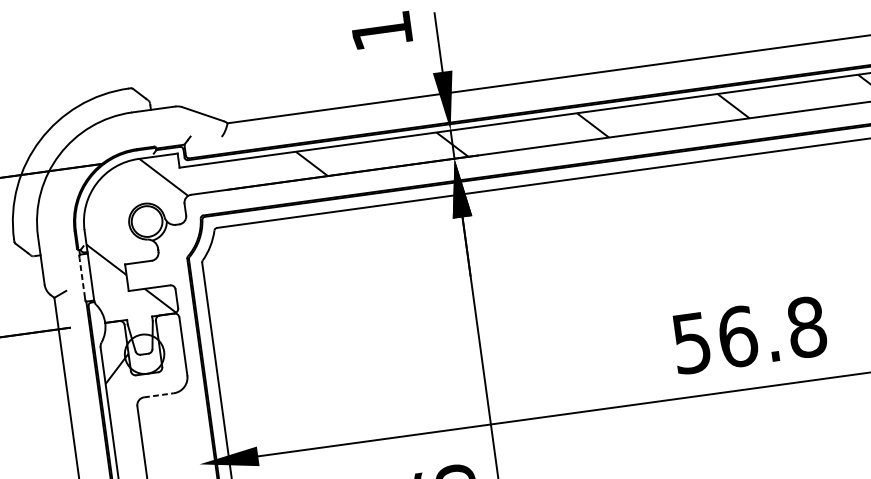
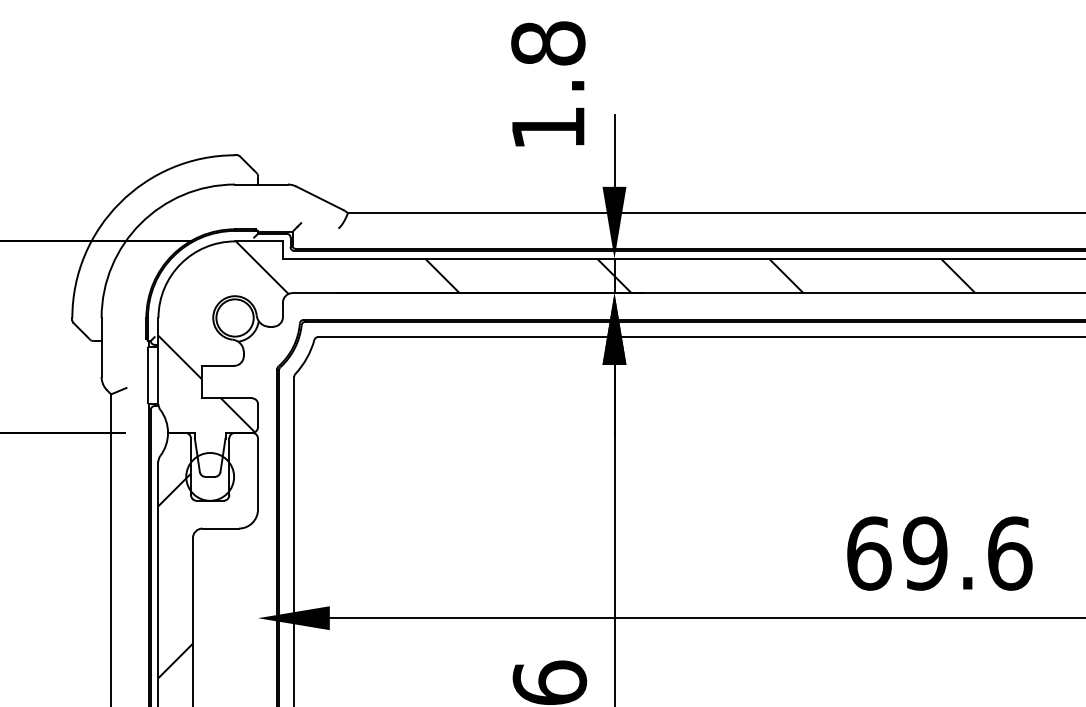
line: (81, 277) -> (147, 374), dashed -> solid
text: (749, 335) -> (939, 553), 56.8 -> 69.6
line: (159, 395) -> (221, 528), dashed -> solid

